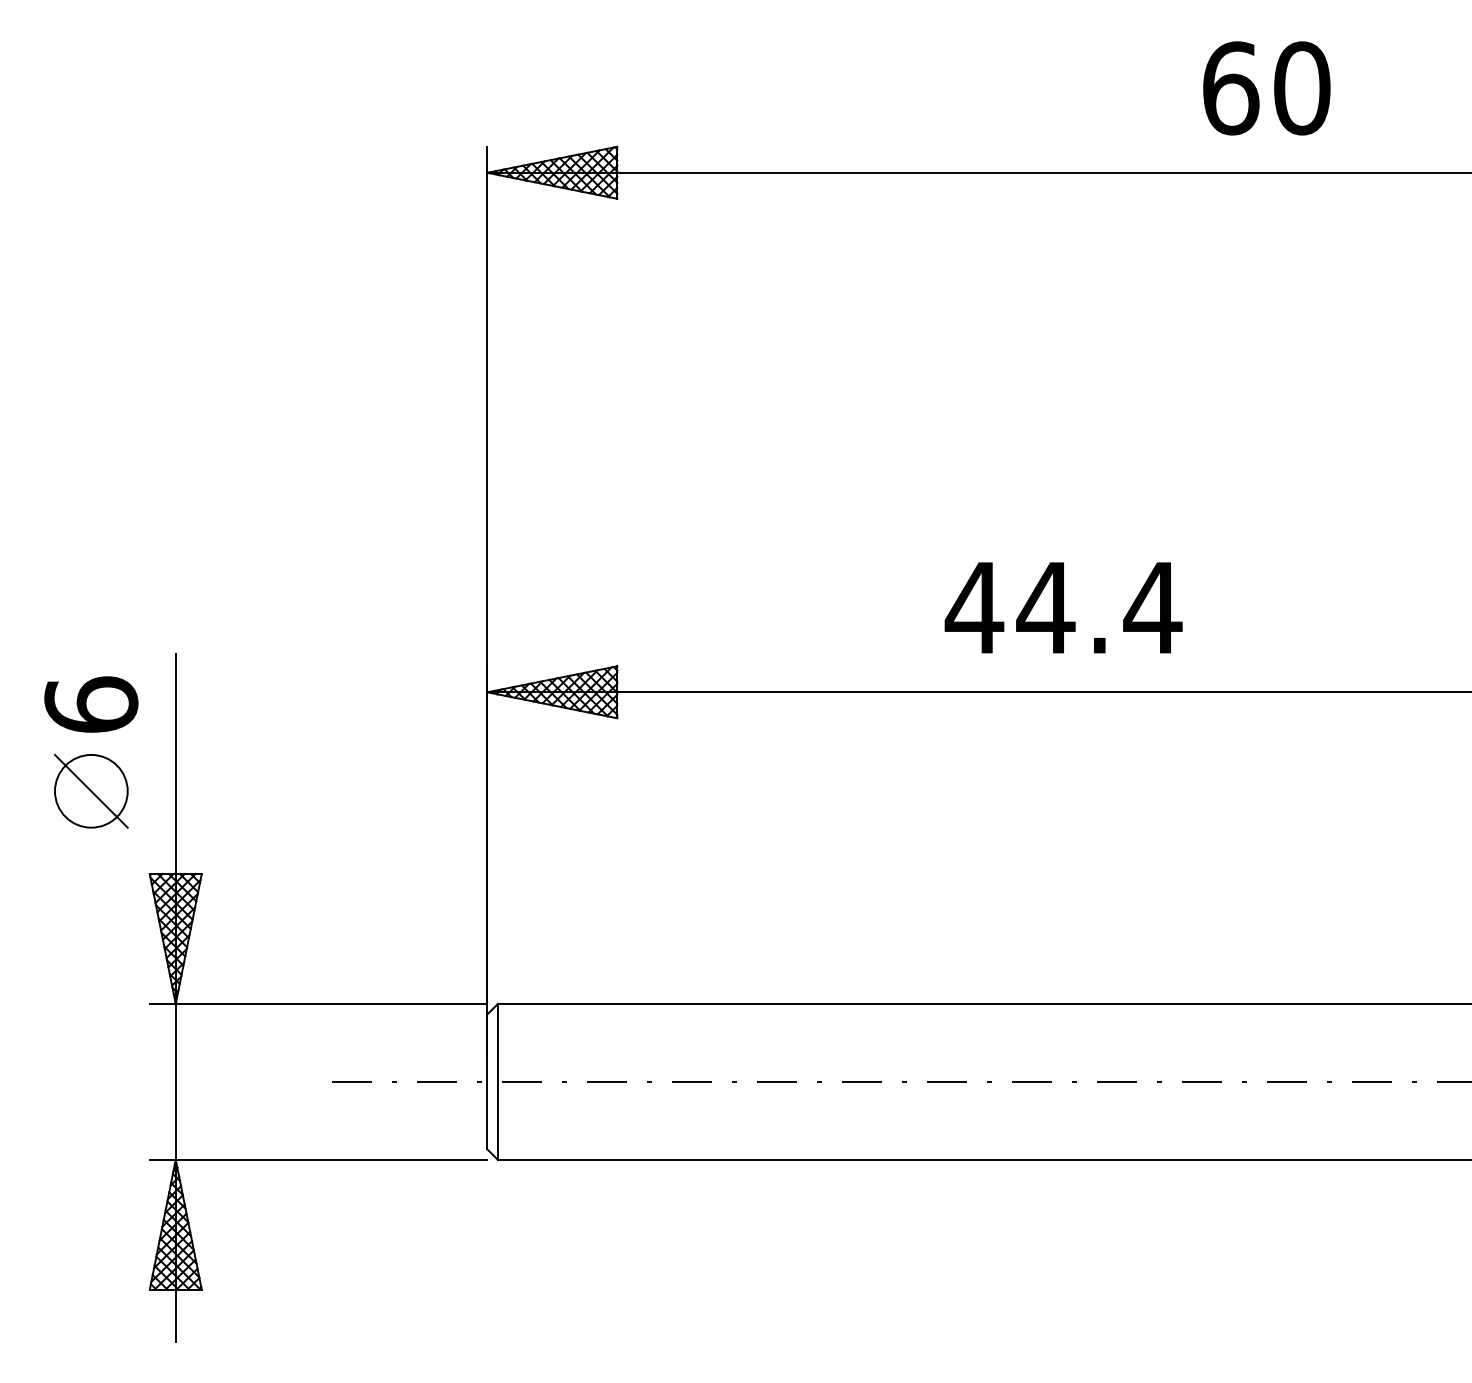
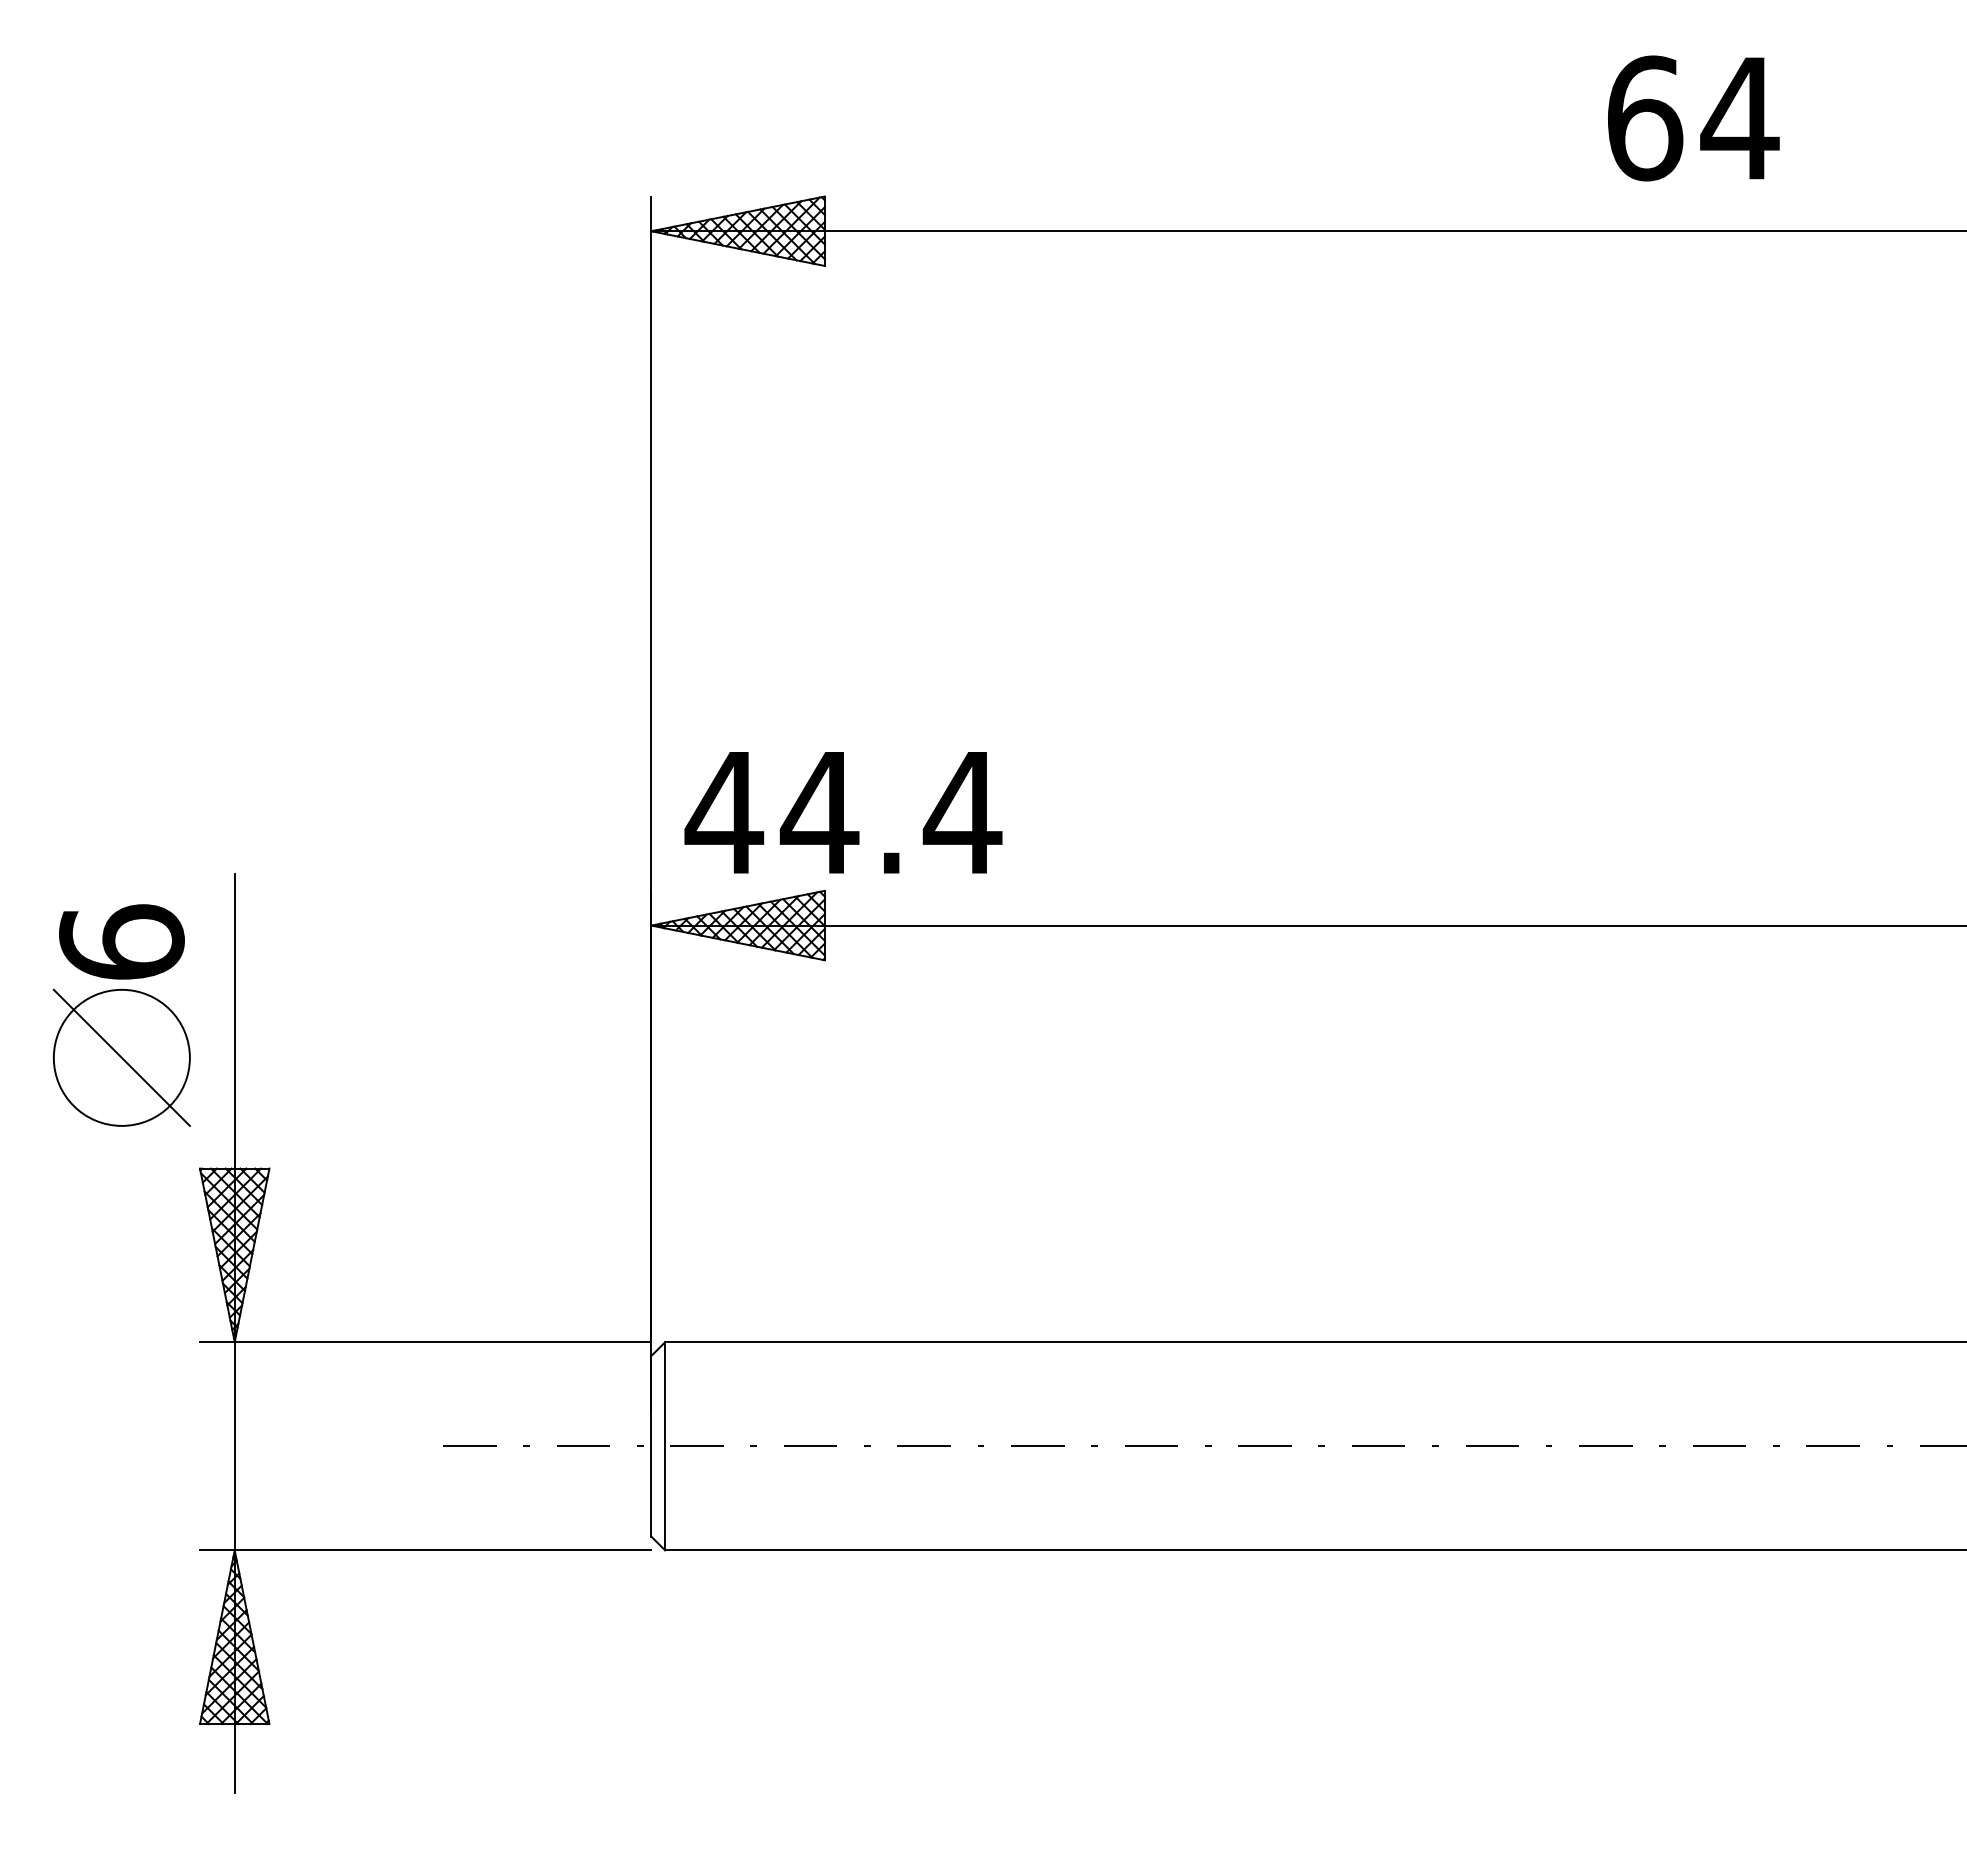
text: (1301, 88) -> (1739, 118), 60 -> 64
text: (1063, 607) -> (843, 812), moved
part: (91, 791) -> (121, 1057), size x1.4

